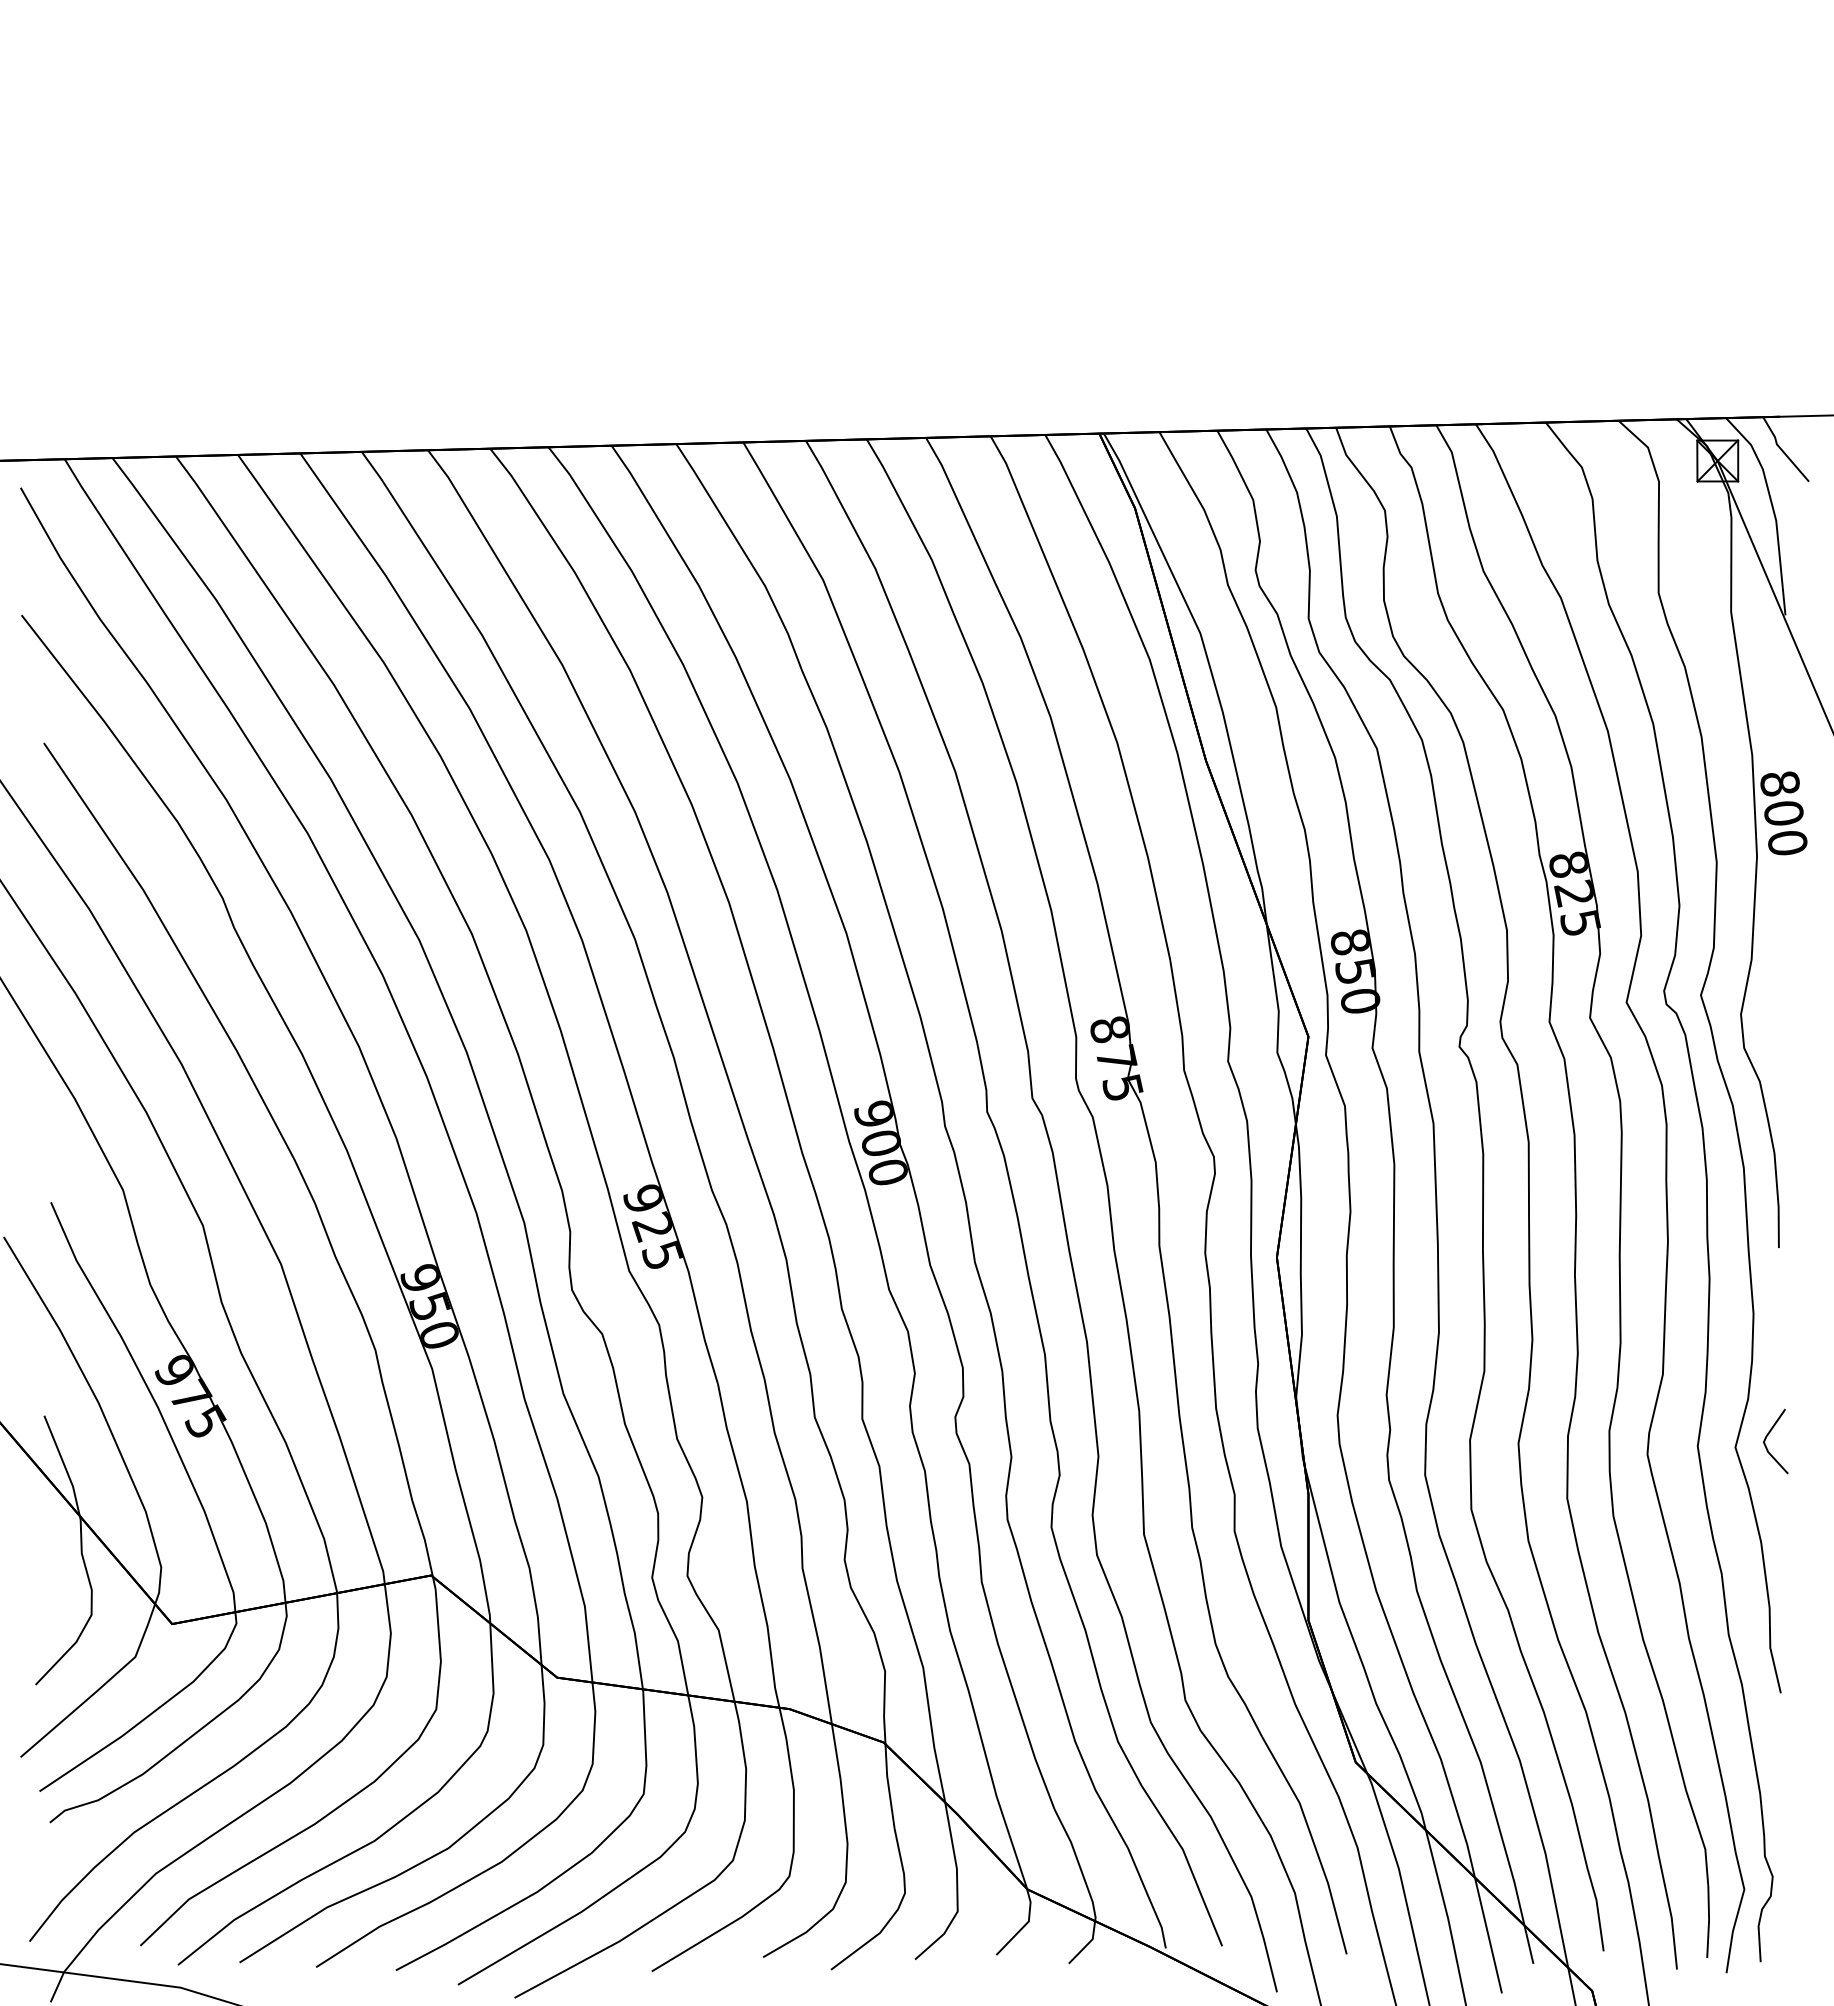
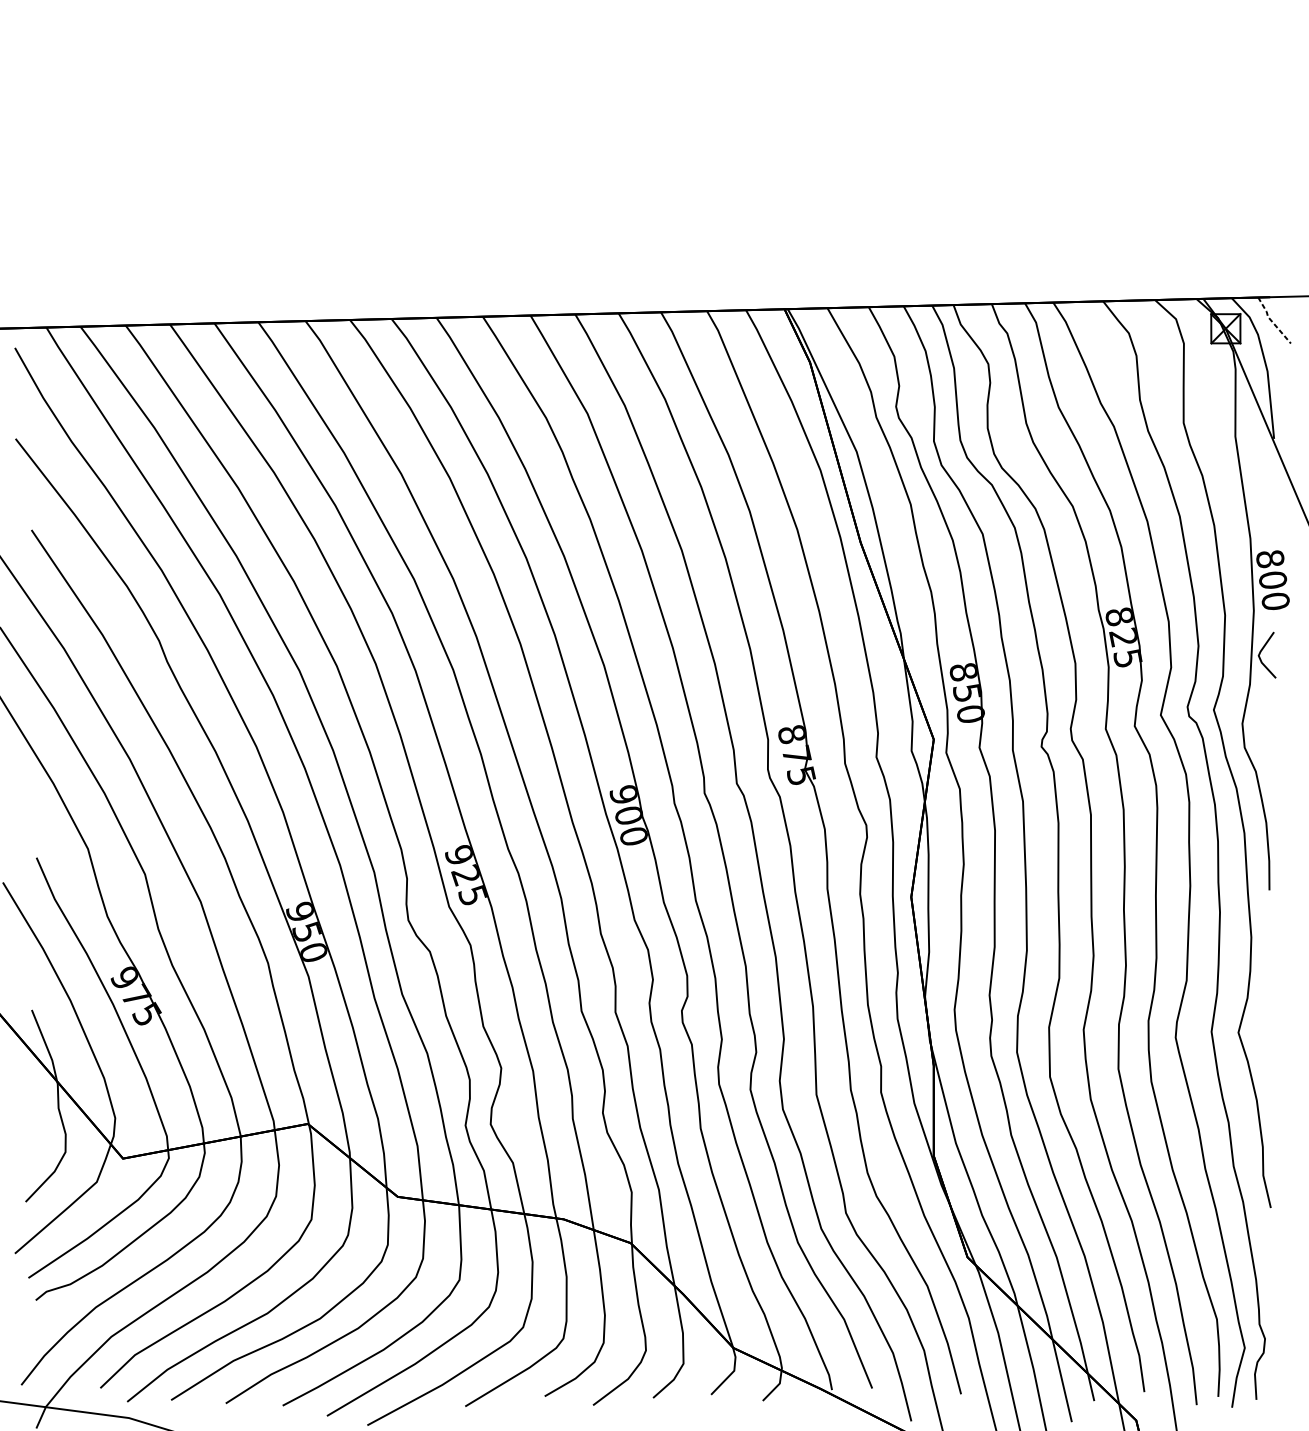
line: (1782, 450) -> (1272, 321), solid -> dashed
line: (1768, 1435) -> (1262, 650), moved

